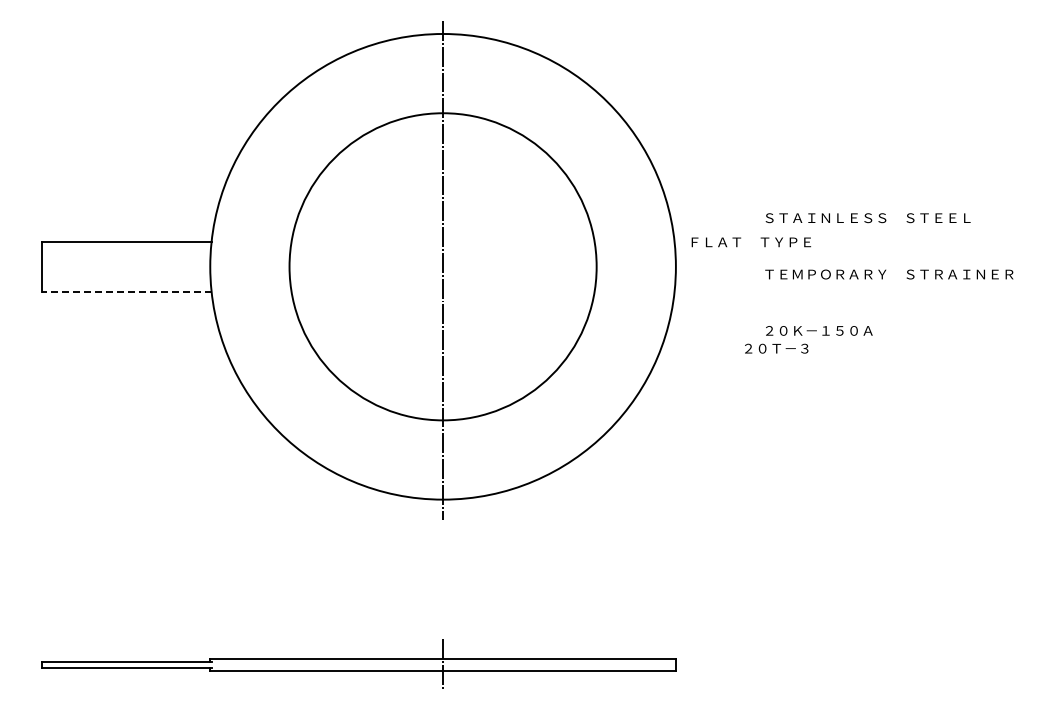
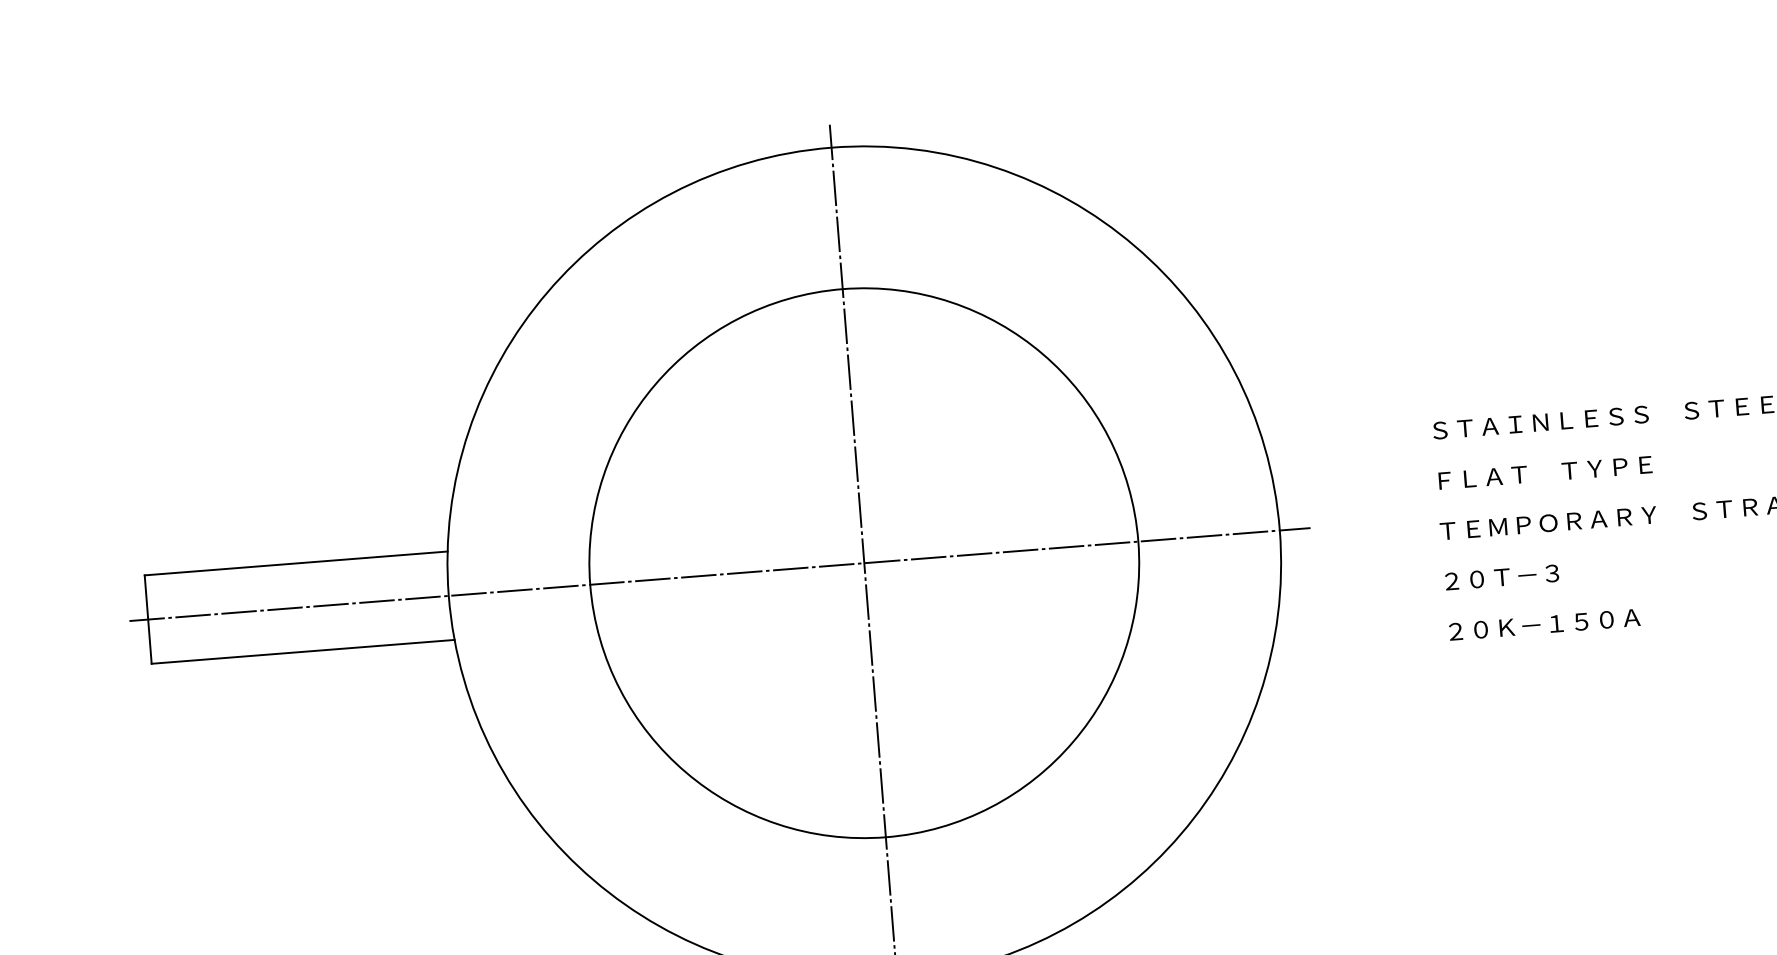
text: (750, 242) -> (1543, 473), moved
line: (362, 266) -> (720, 573), added
line: (126, 291) -> (302, 651), dashed -> solid
text: (776, 348) -> (1501, 577), moved

